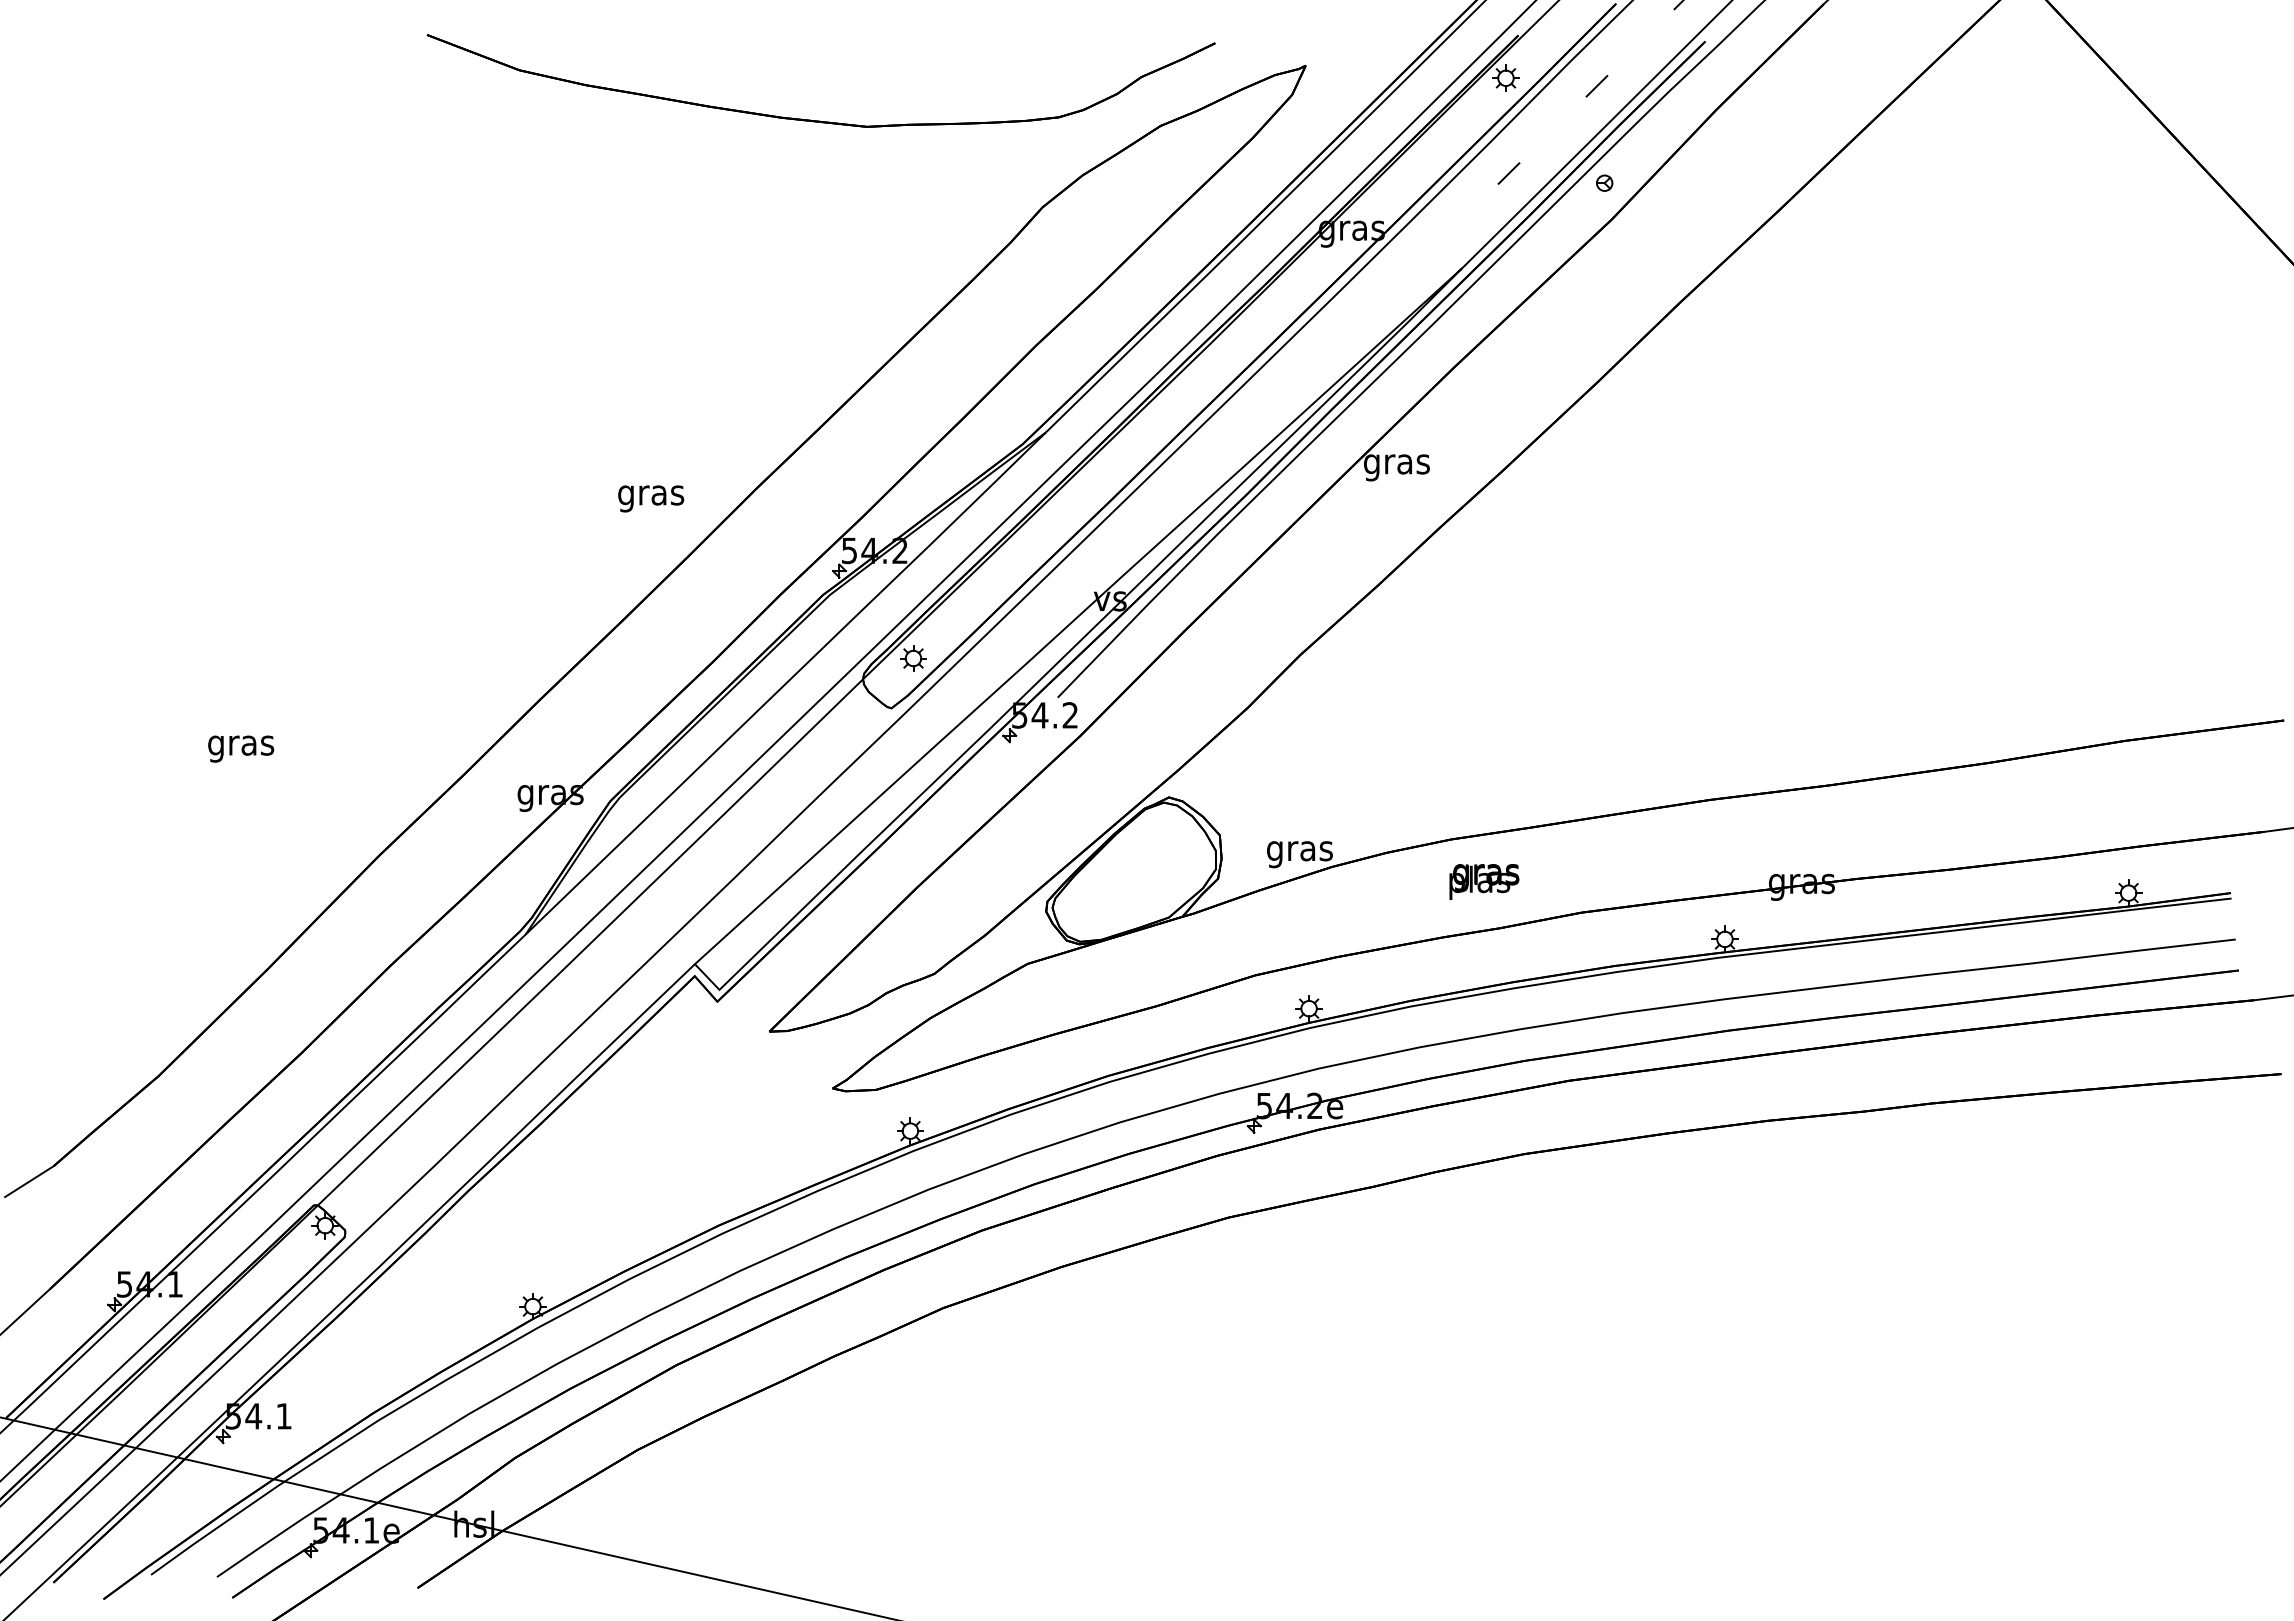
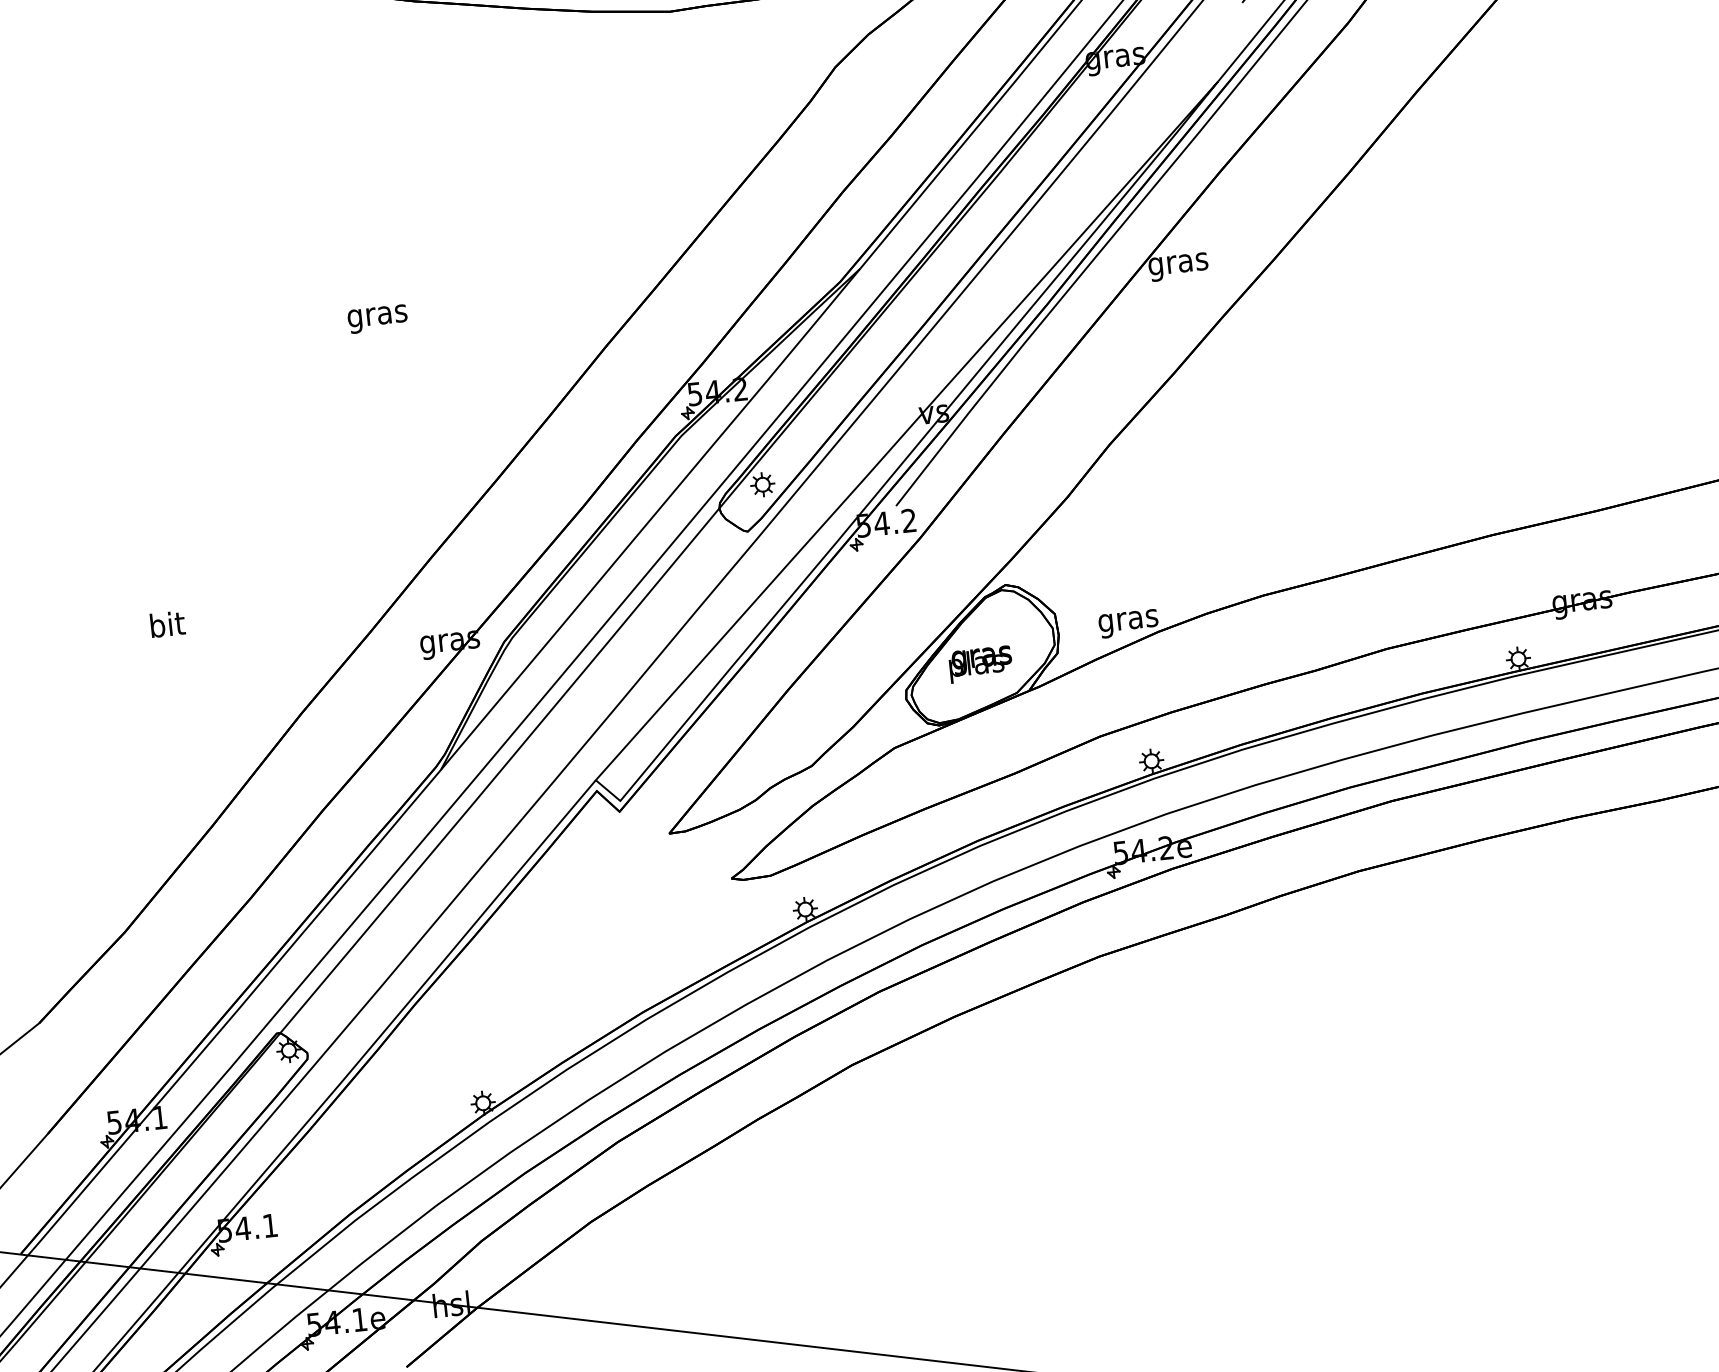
text: (651, 498) -> (378, 318), moved
text: (241, 745) -> (167, 627), gras -> bit
text: (1484, 881) -> (980, 663), moved

